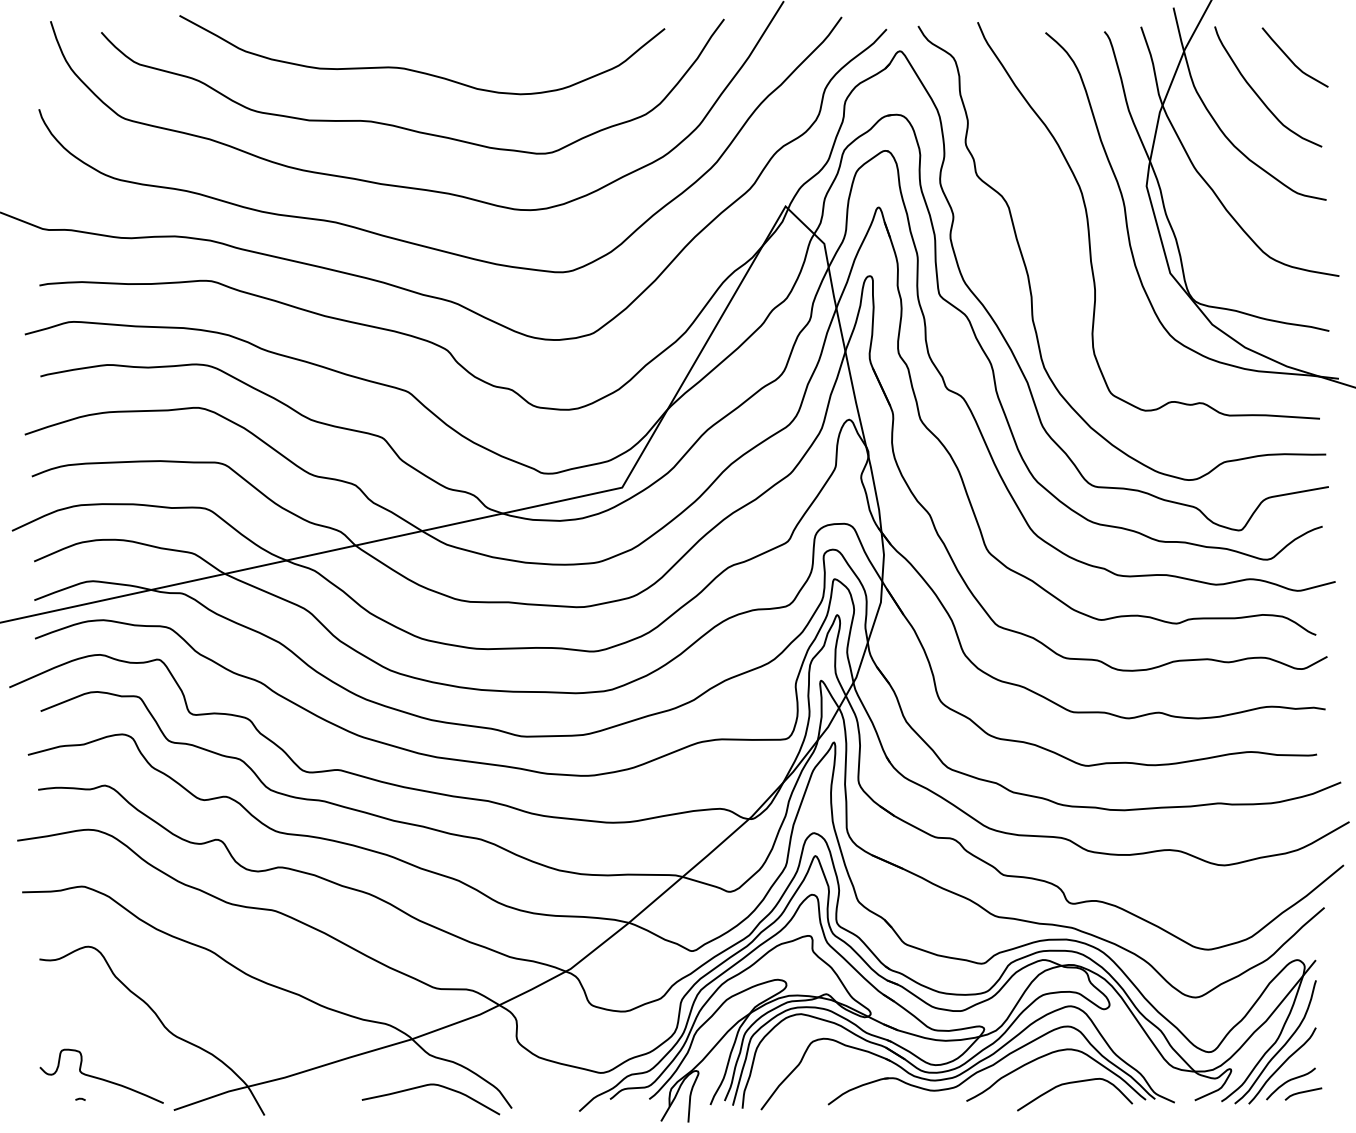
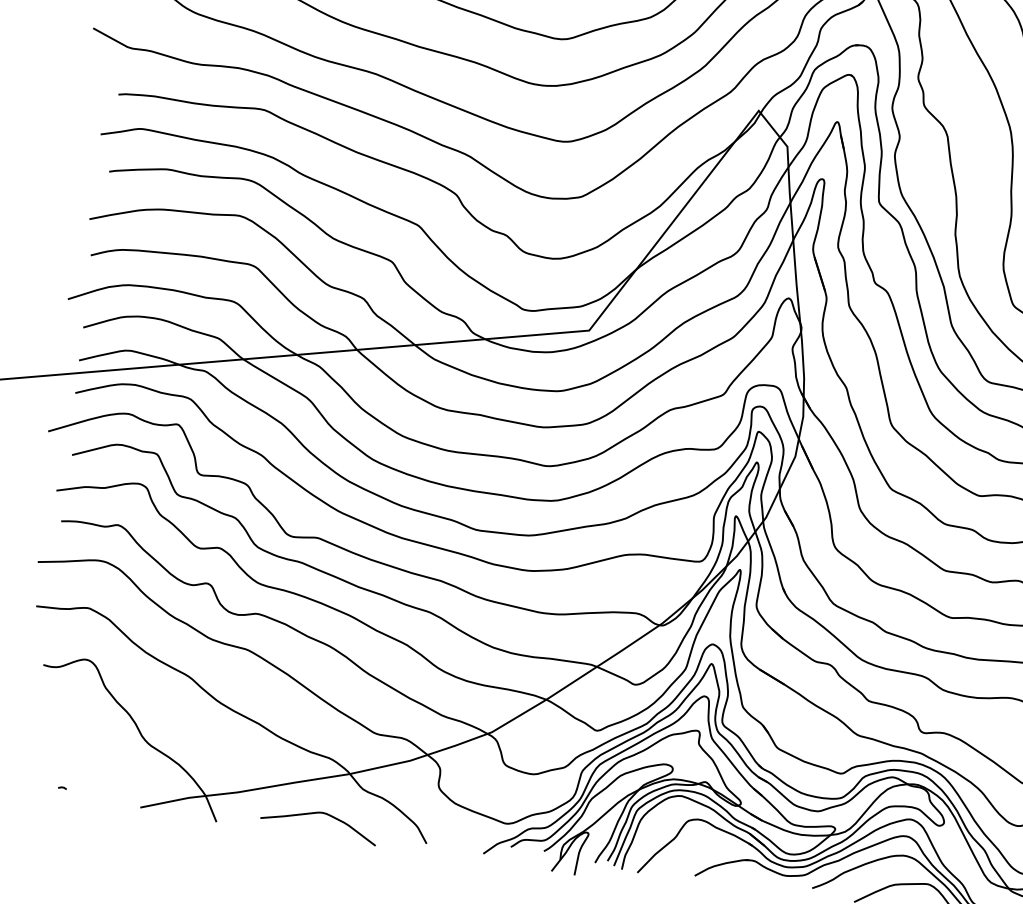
curve: (99, 1077) -> (81, 771), removed
curve: (426, 1086) -> (316, 813), moved

